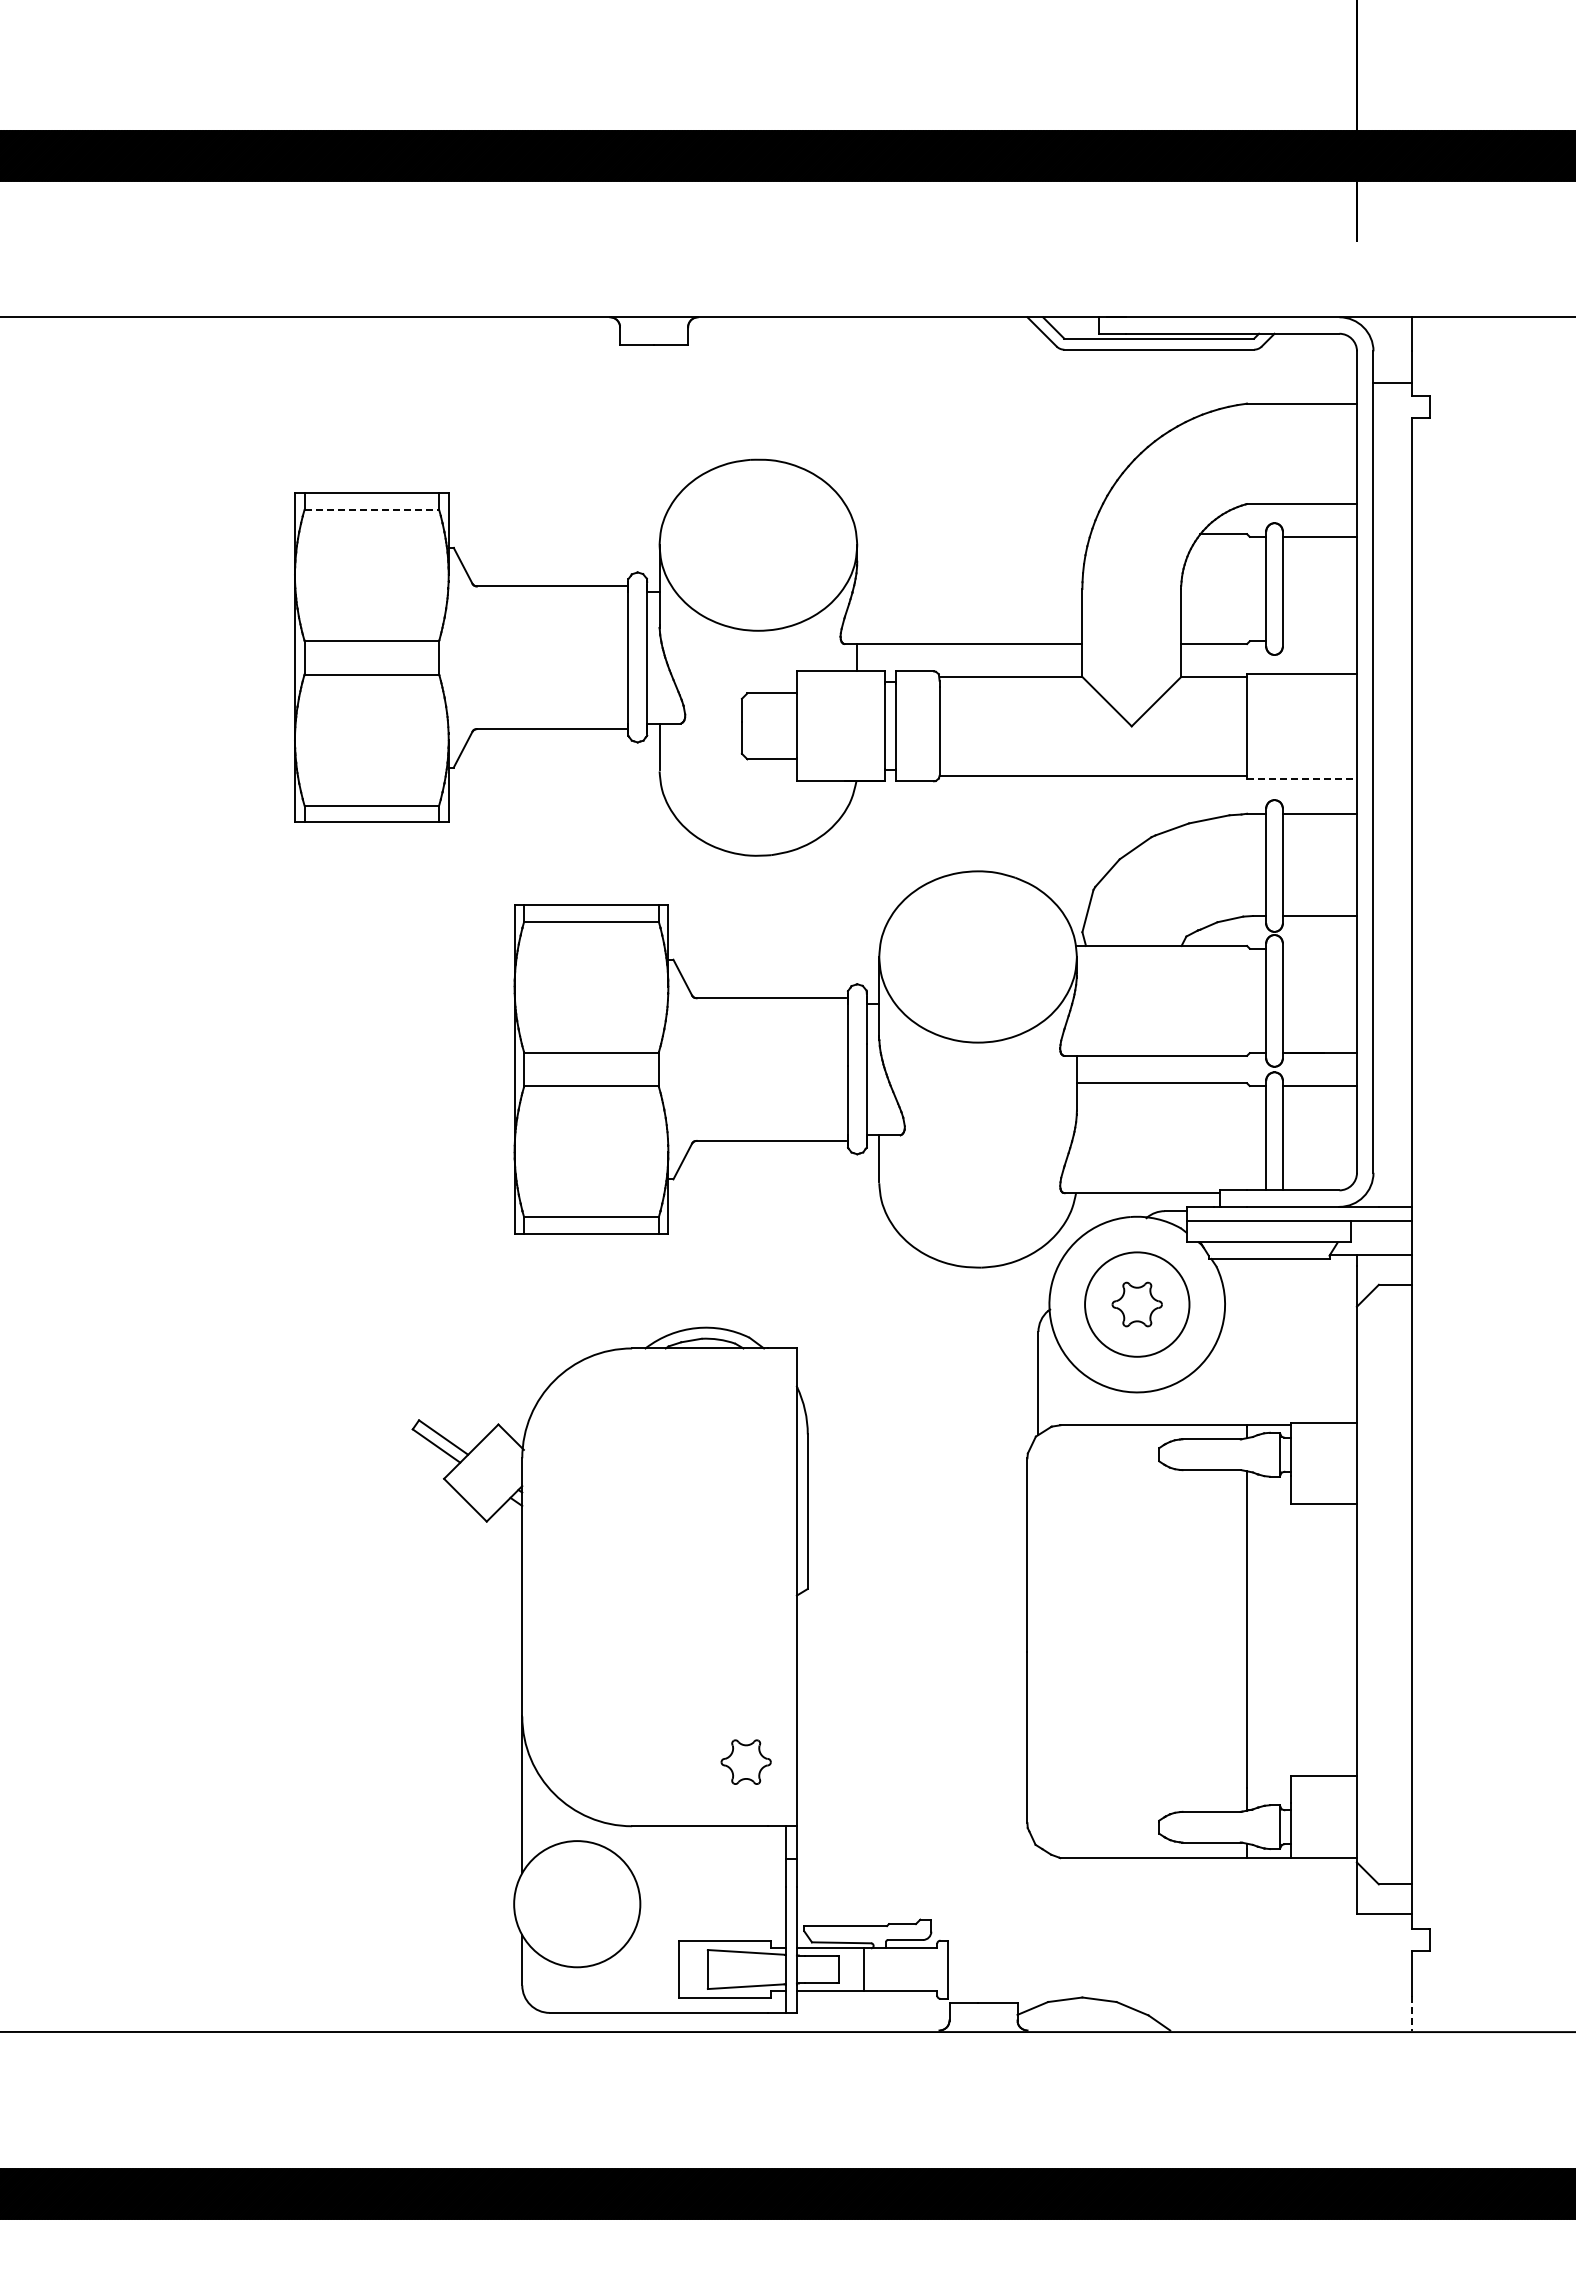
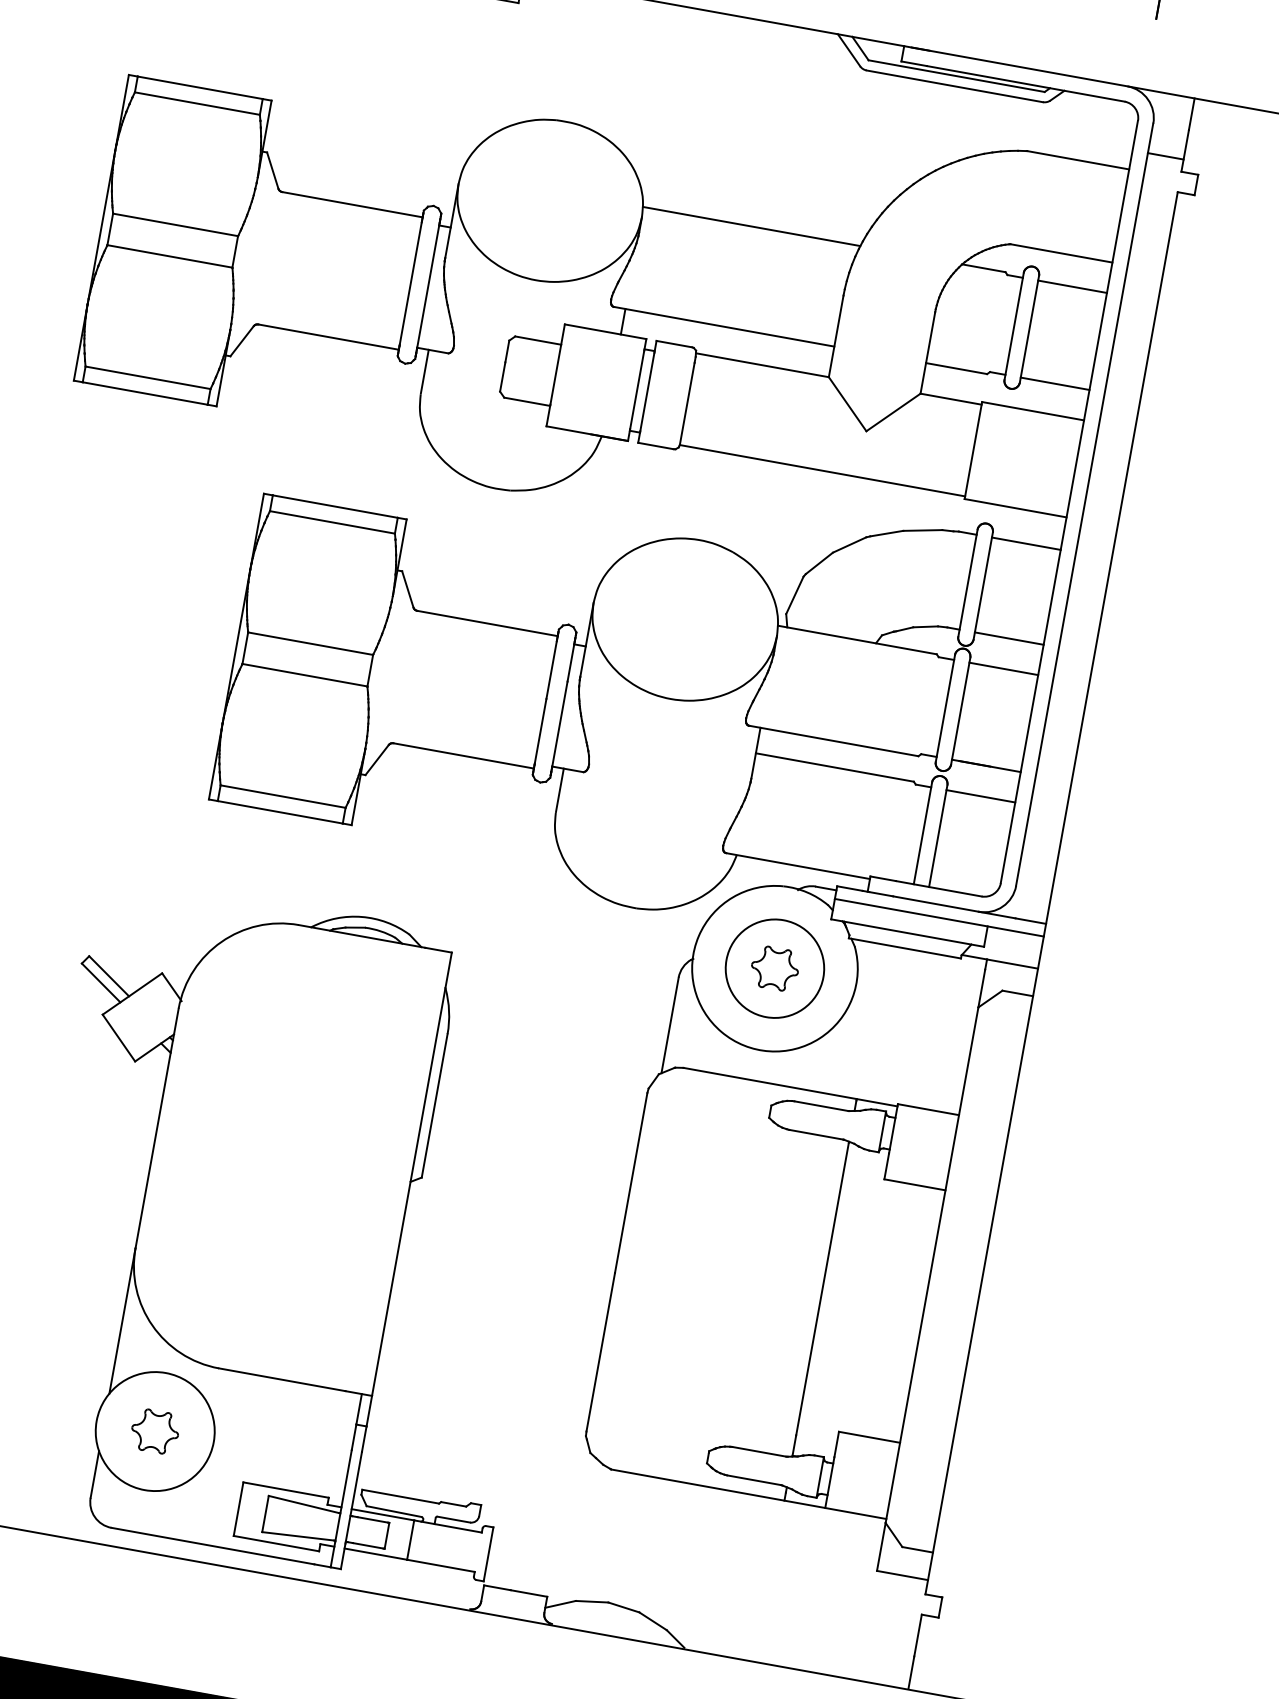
line: (372, 510) -> (197, 104), dashed -> solid
line: (973, 534) -> (751, 226), added
line: (1319, 641) -> (1054, 383), added
line: (1302, 778) -> (1016, 508), dashed -> solid
line: (1319, 948) -> (1003, 668), added
part: (745, 1761) -> (154, 1430), moved
line: (1411, 2013) -> (911, 1672), dashed -> solid

